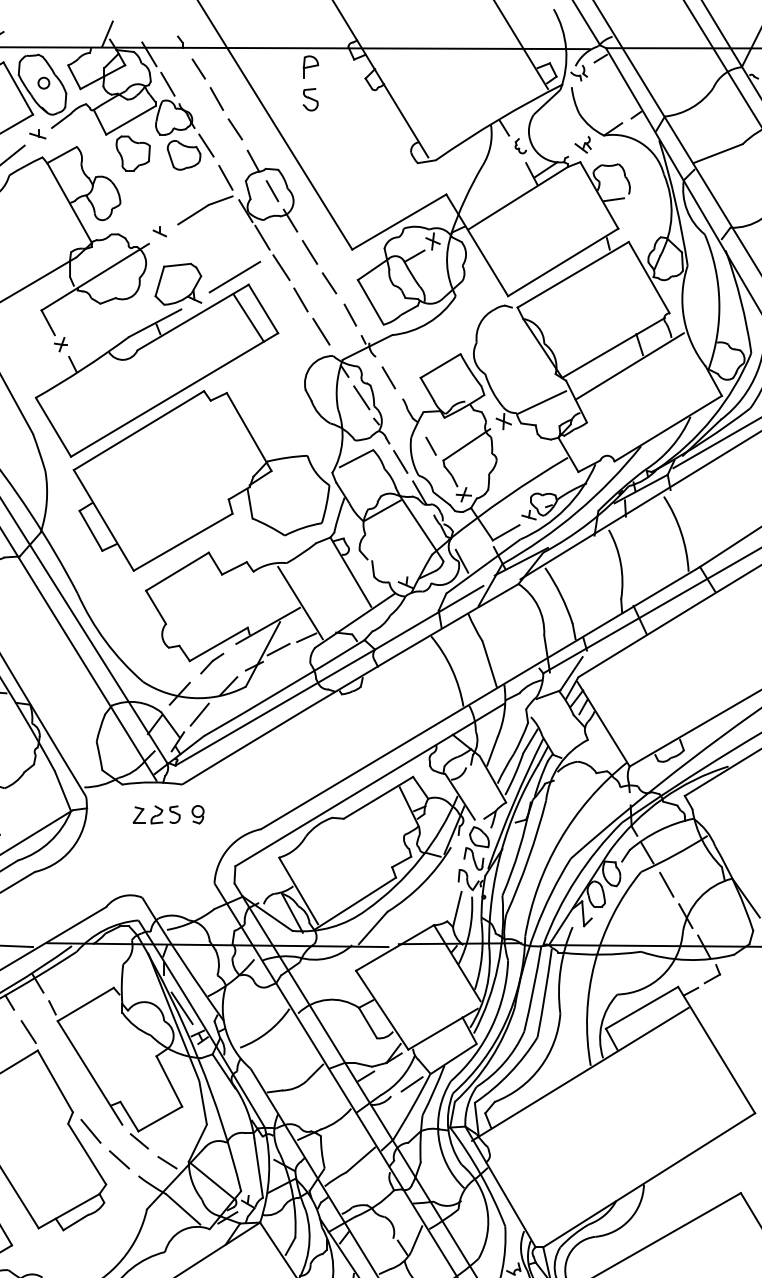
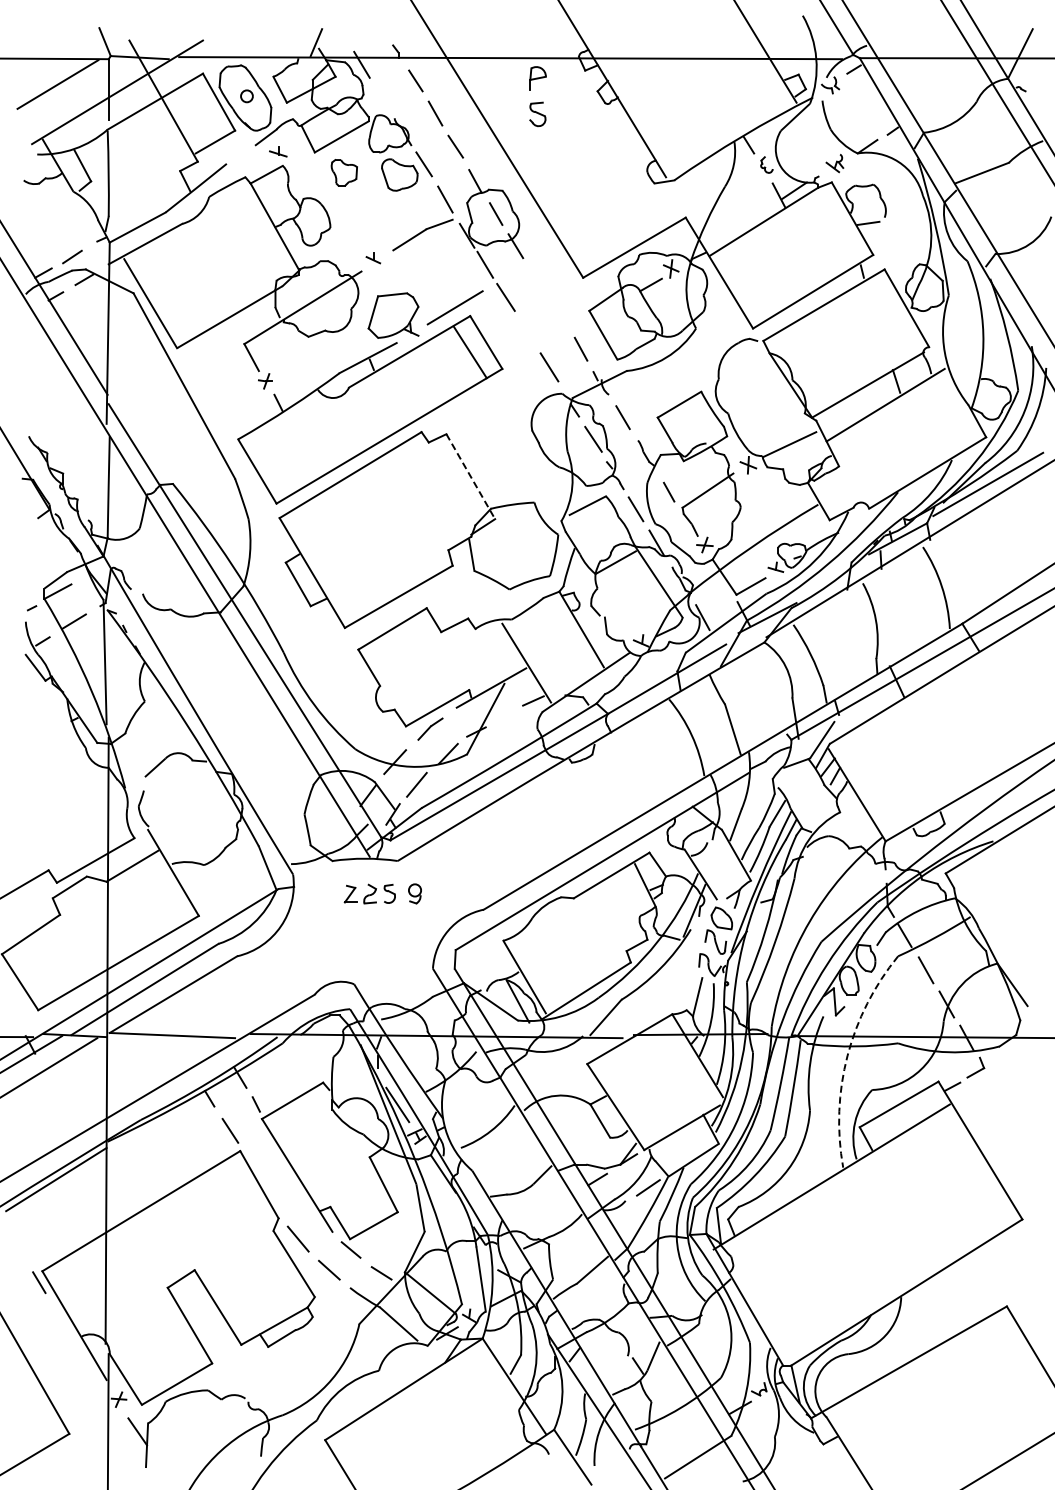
line: (167, 84) -> (381, 97), removed
part: (37, 133) -> (278, 151), moved
part: (133, 153) -> (344, 172), size x0.7
line: (309, 252) -> (536, 280), removed
line: (329, 283) -> (558, 314), removed
line: (300, 299) -> (526, 332), removed
line: (248, 431) -> (470, 476), solid -> dashed
line: (278, 649) -> (502, 713), removed
arc: (594, 962) -> (847, 1055), solid -> dashed

